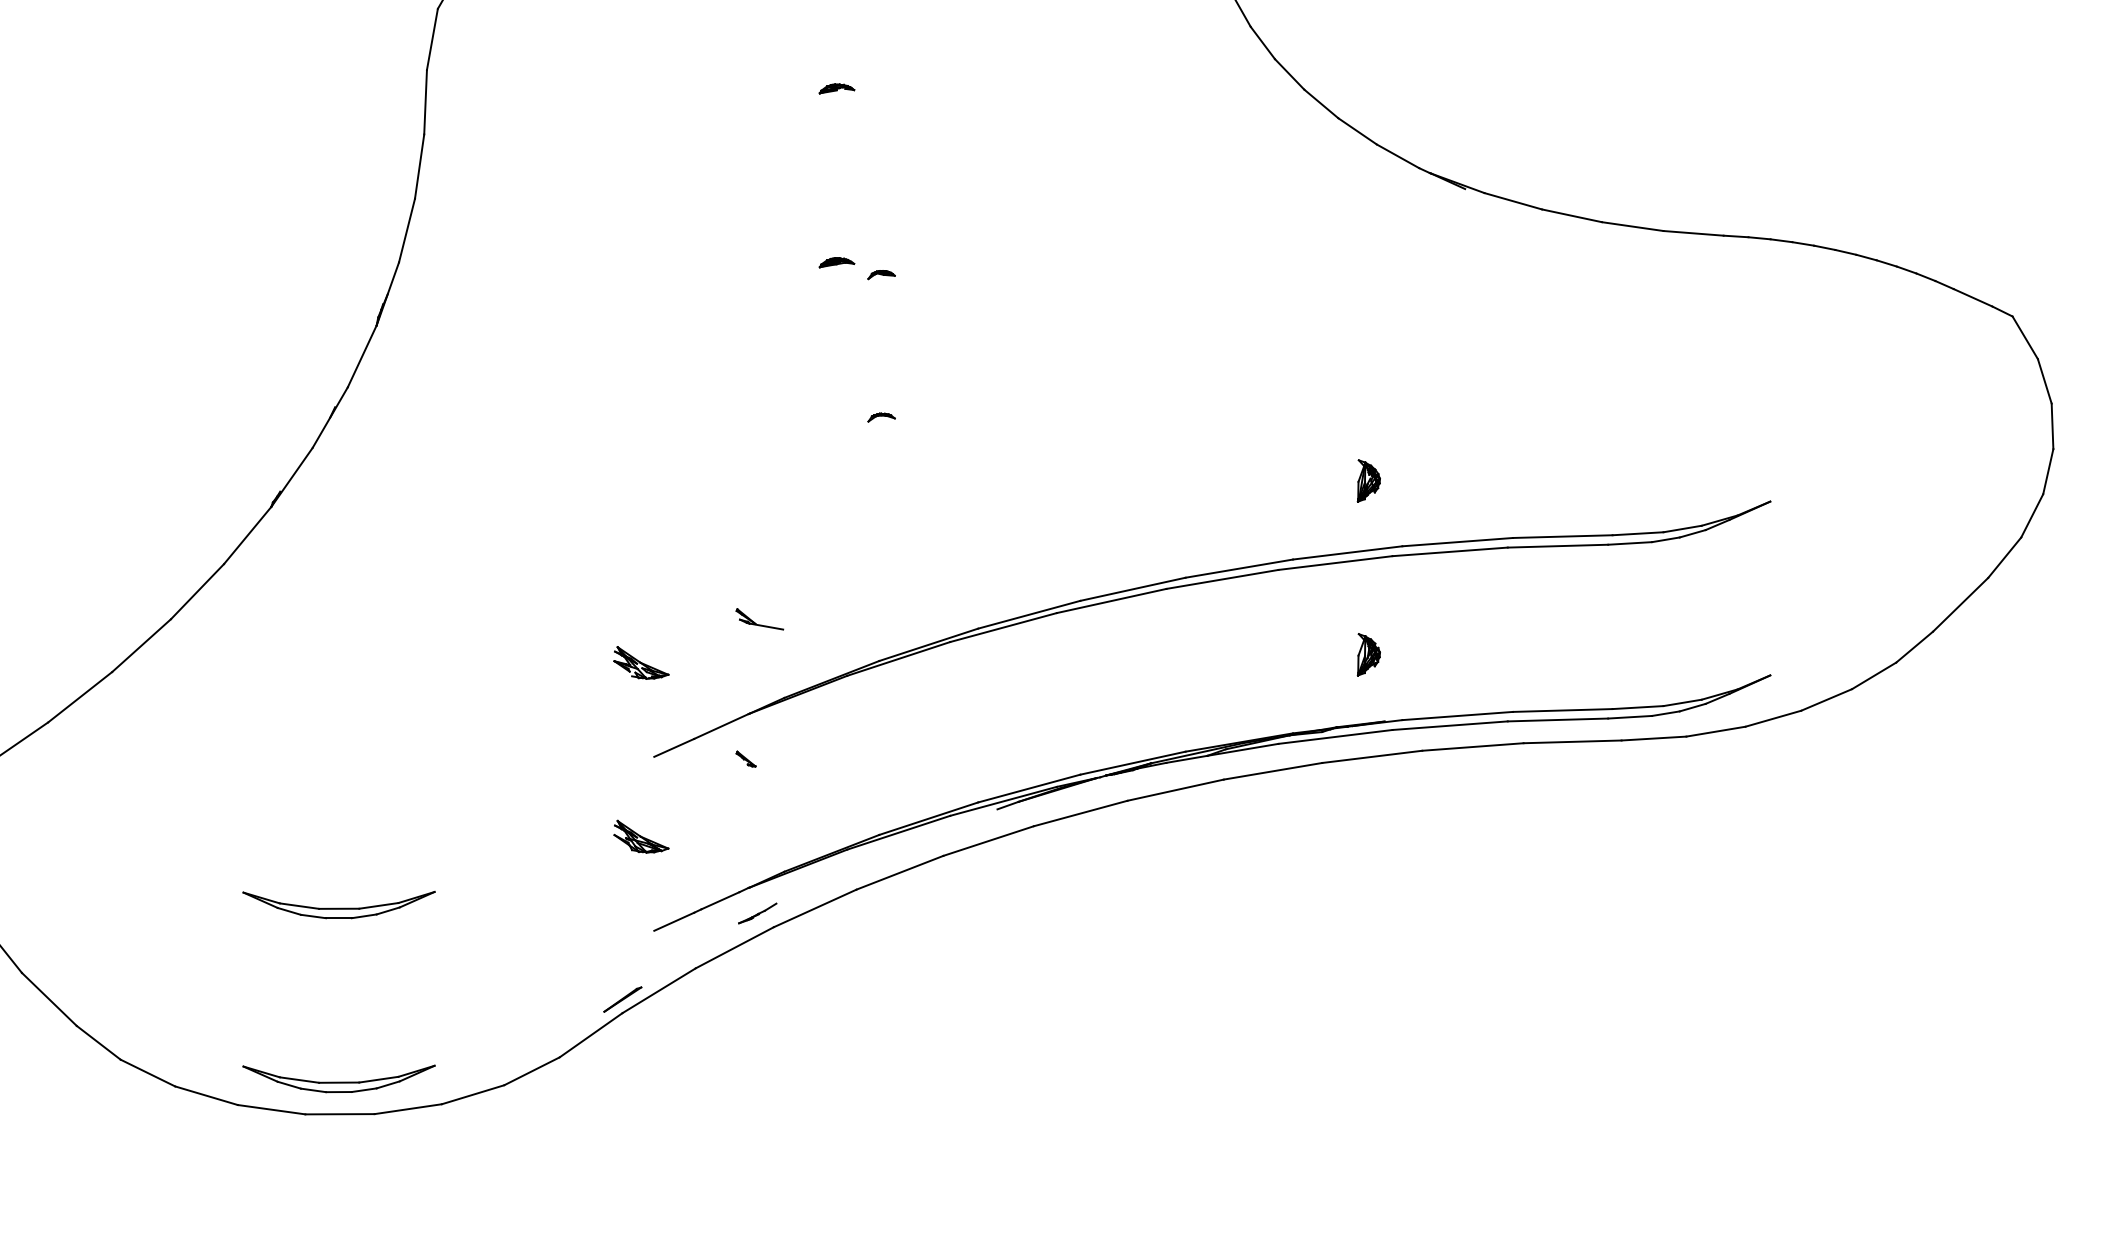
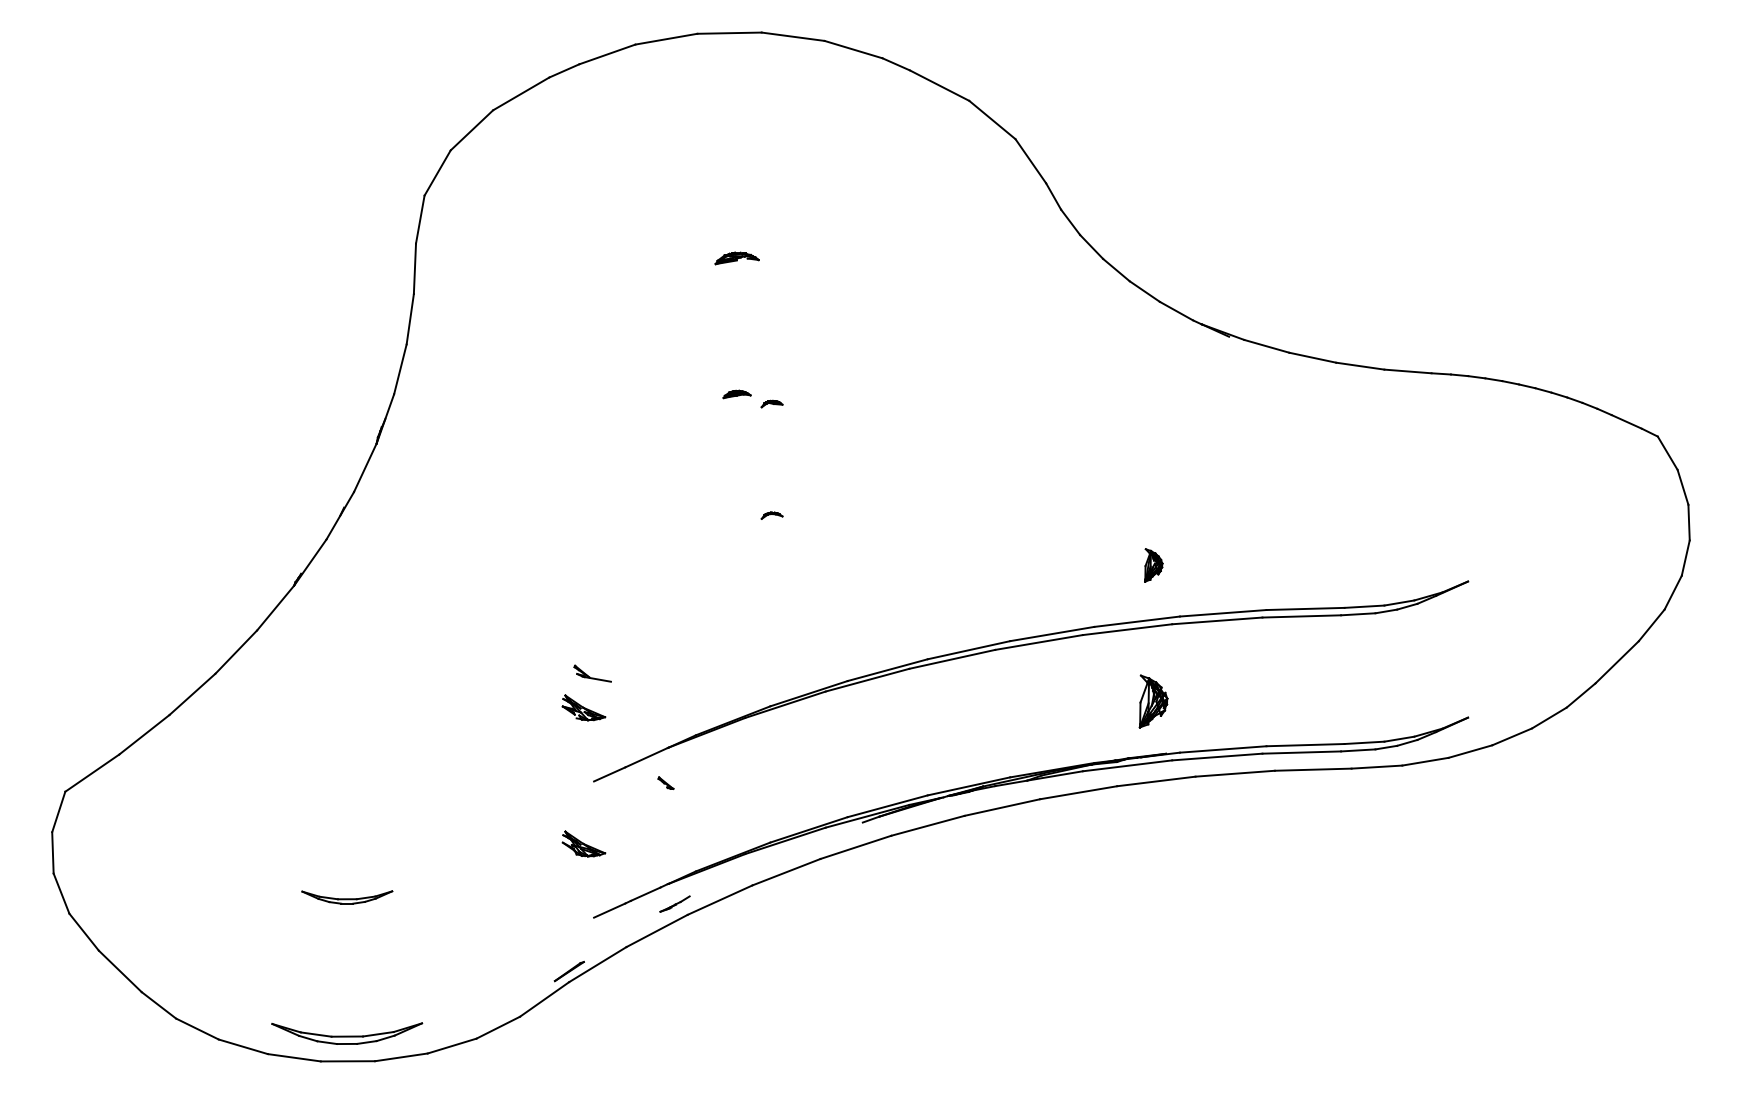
part: (836, 87) -> (736, 257), size x1.6
part: (759, 619) -> (592, 673), moved
part: (1368, 654) -> (1153, 701), size x1.6
part: (339, 905) -> (347, 897), size x0.6

